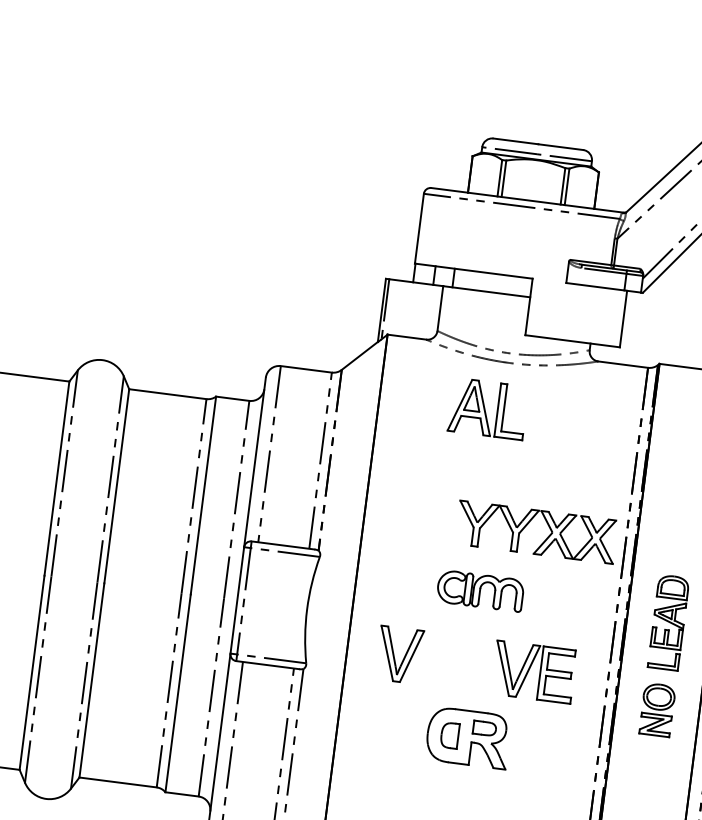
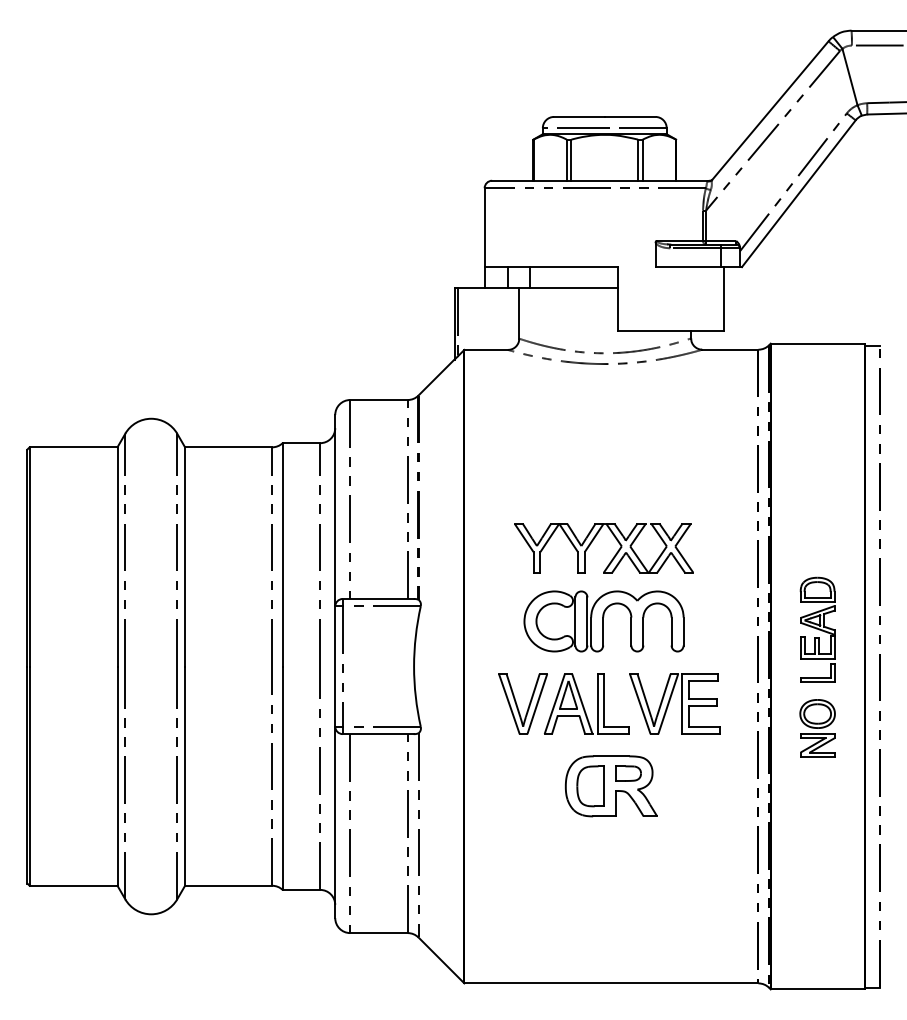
part: (488, 408) -> (586, 703), moved
part: (527, 525) -> (592, 542), moved
part: (479, 590) -> (603, 621), size x1.67
part: (449, 735) -> (590, 786), size x1.43

